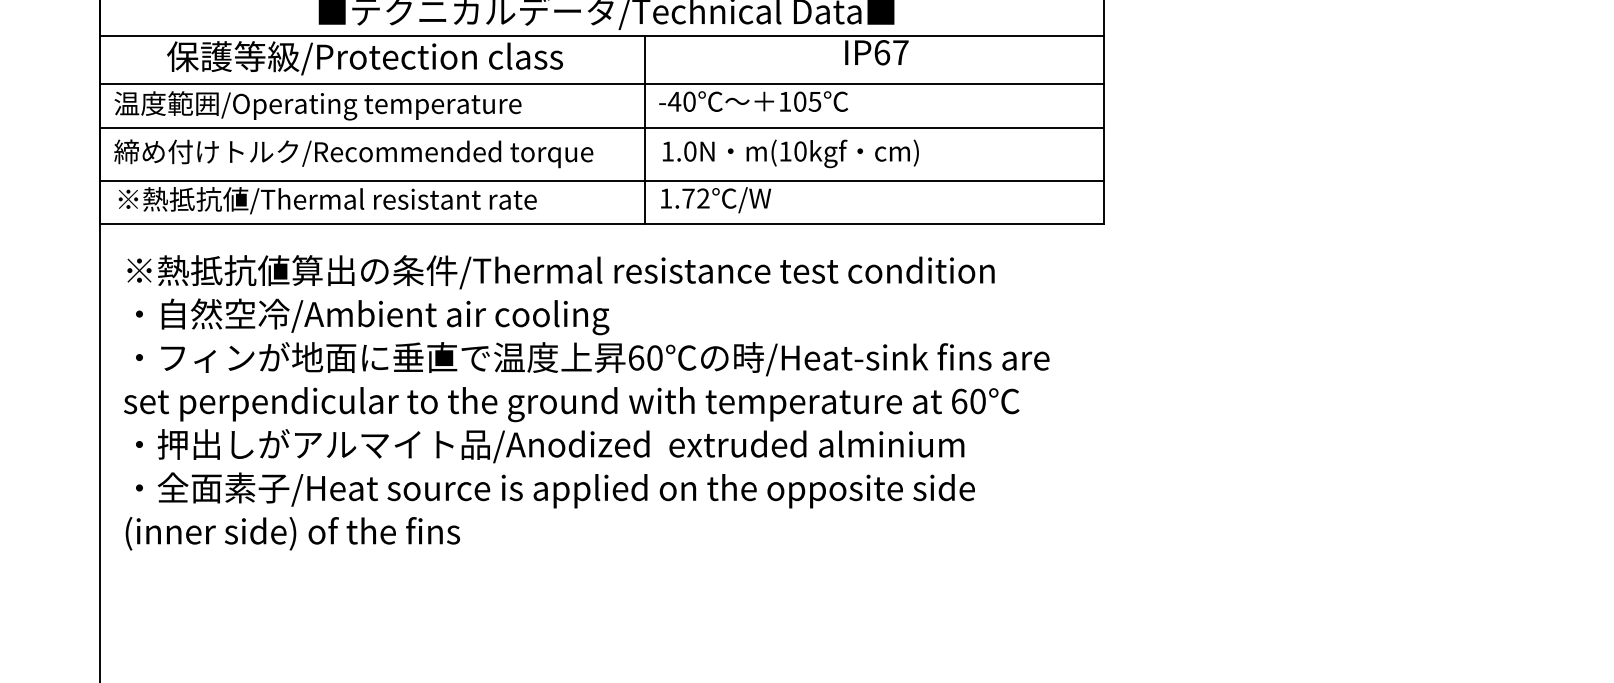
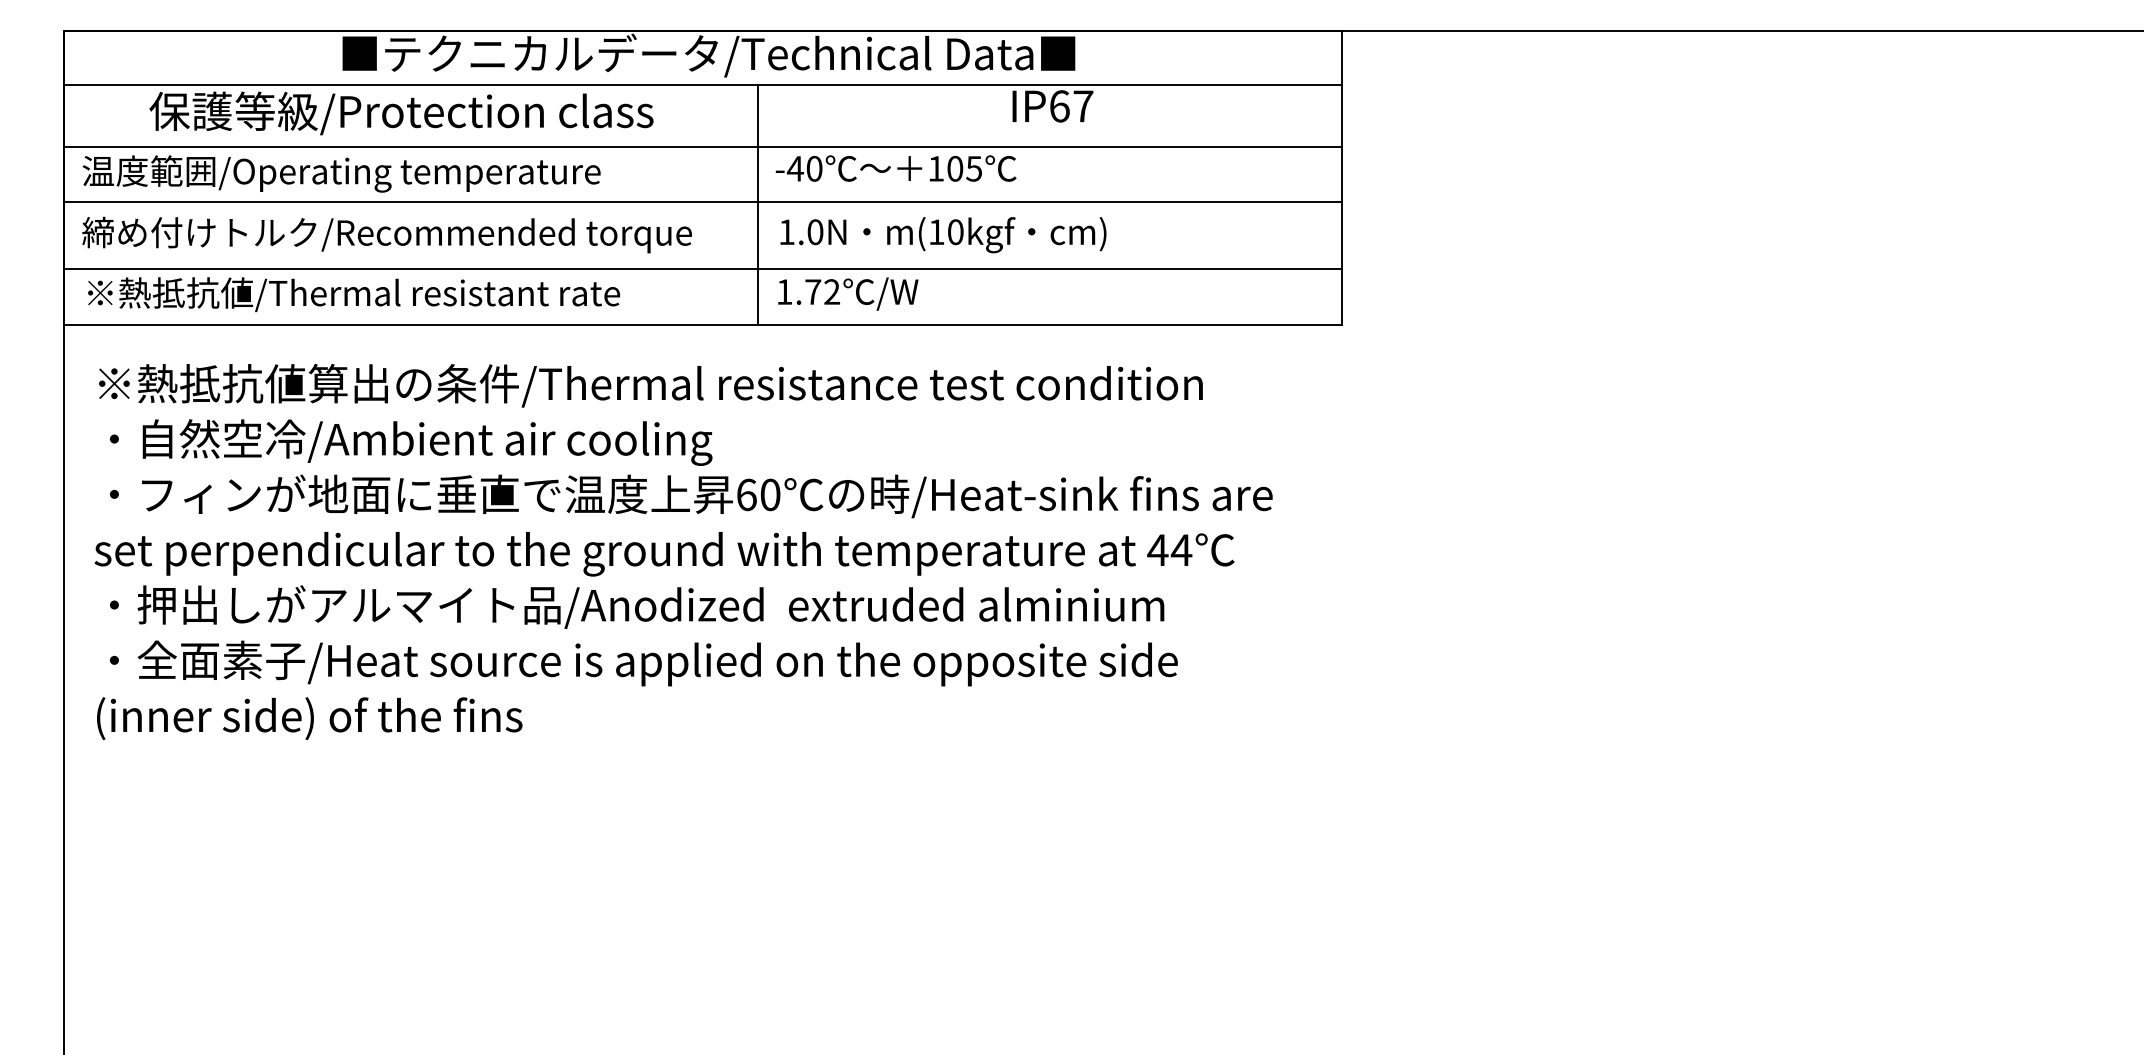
text: (968, 401) -> (1169, 550), 60 -> 44

